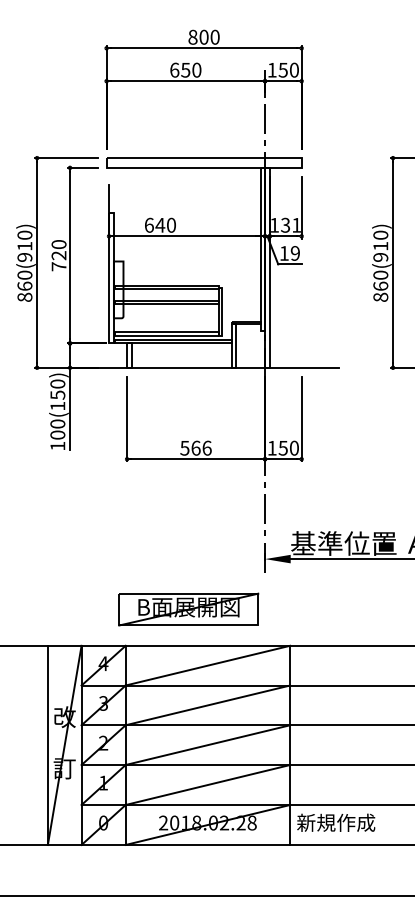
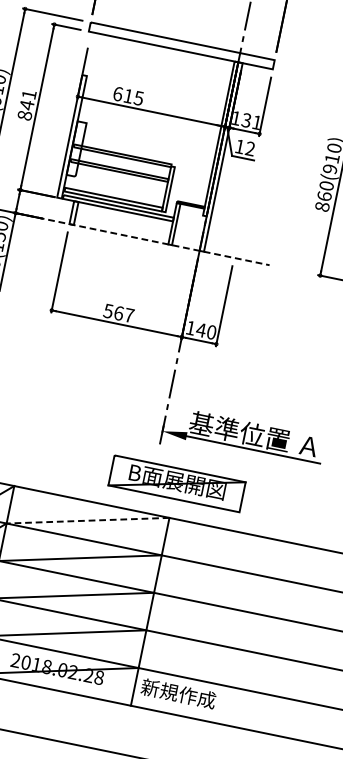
text: (165, 224) -> (133, 96), 640 -> 615
text: (294, 253) -> (249, 148), 19 -> 12
text: (58, 255) -> (26, 104), 720 -> 841
line: (205, 367) -> (143, 239), solid -> dashed
text: (206, 447) -> (128, 314), 566 -> 567
text: (283, 448) -> (201, 330), 150 -> 140
part: (188, 609) -> (176, 483), moved
line: (207, 665) -> (87, 520), solid -> dashed

